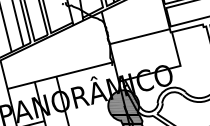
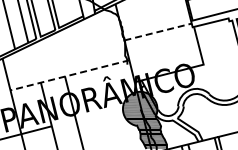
line: (140, 37) -> (158, 32), solid -> dashed
line: (60, 75) -> (69, 75), solid -> dashed

